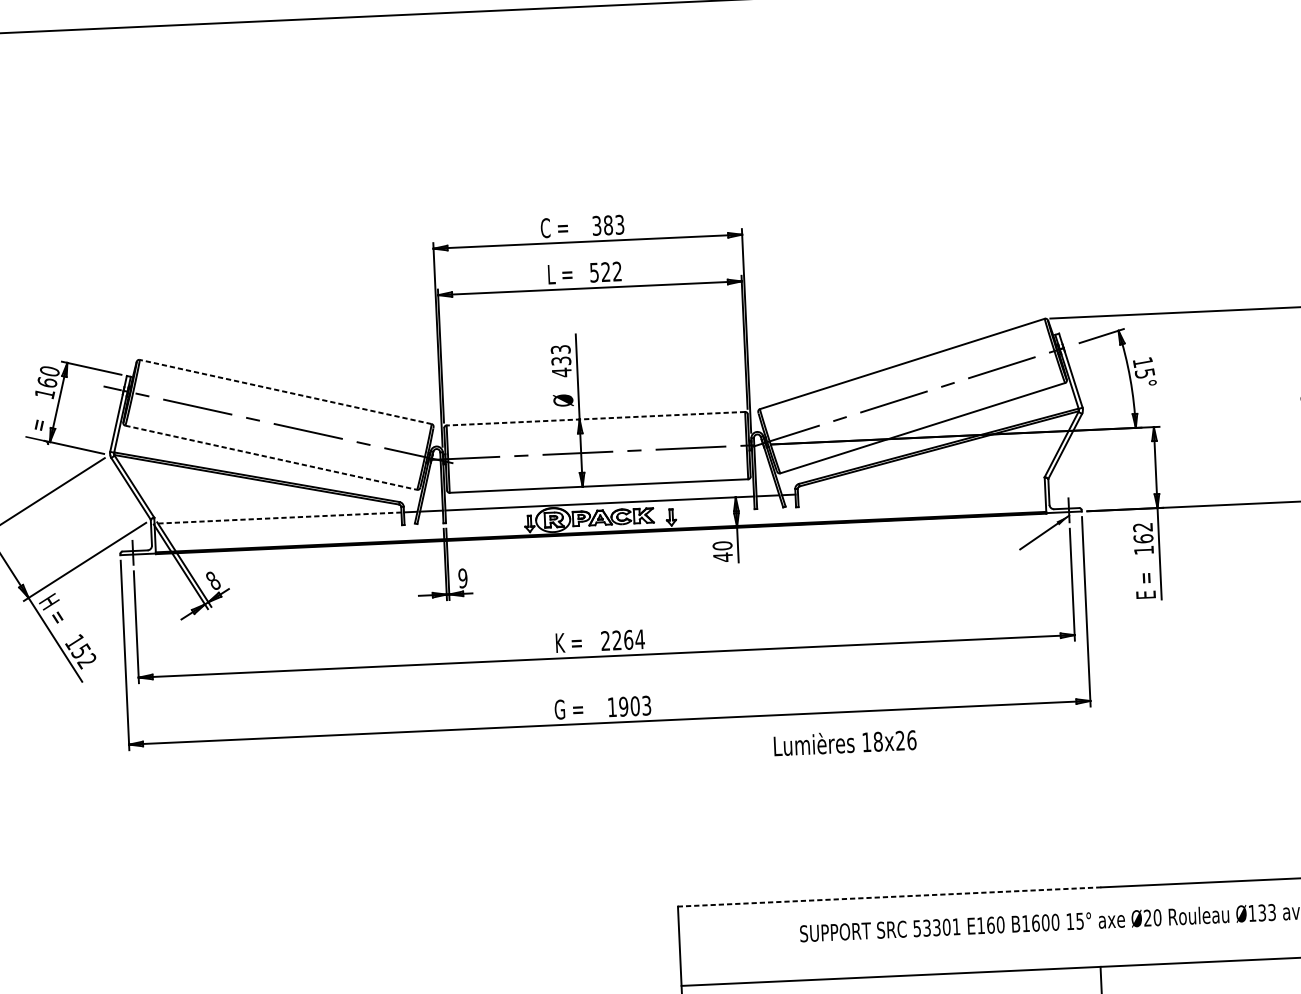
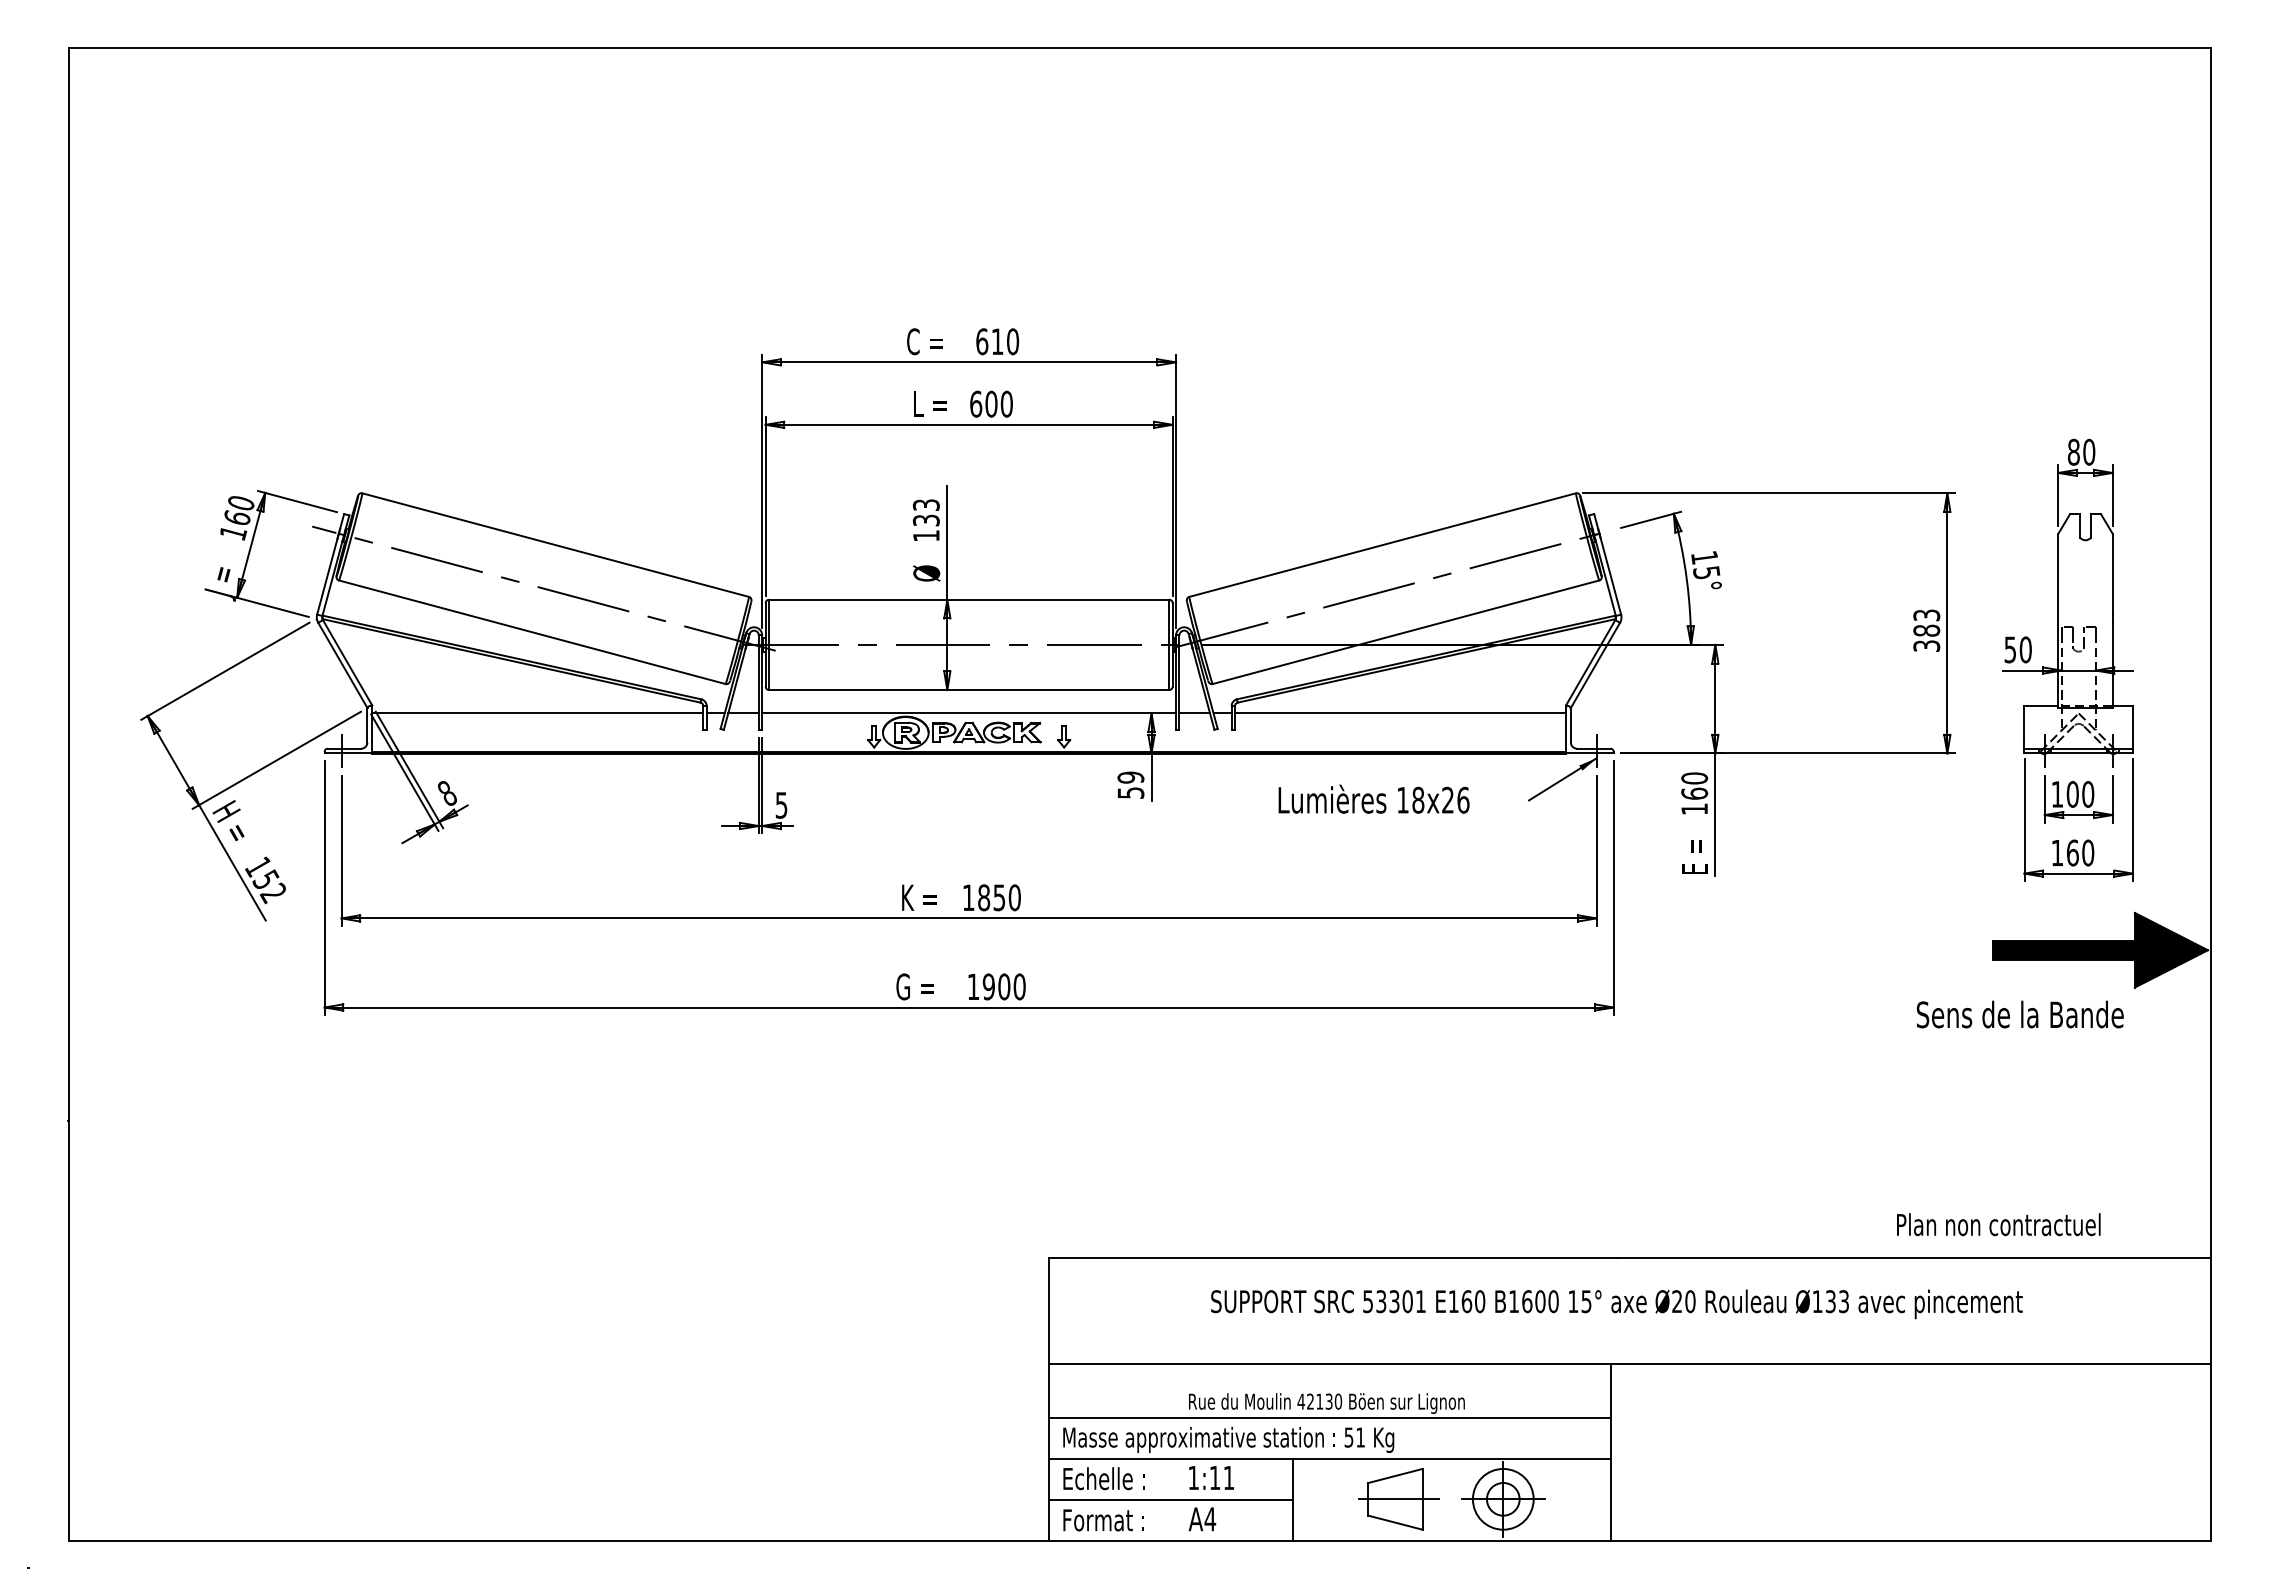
text: (608, 225) -> (997, 341), 383 -> 610
text: (605, 271) -> (991, 403), 522 -> 600
text: (561, 372) -> (926, 535), 433 -> 133
line: (285, 391) -> (555, 544), dashed -> solid
line: (595, 418) -> (968, 599), dashed -> solid
line: (271, 457) -> (532, 632), dashed -> solid
line: (921, 488) -> (1400, 713), added
line: (277, 518) -> (537, 713), dashed -> solid
text: (1142, 527) -> (1694, 778), 162 -> 160
text: (722, 551) -> (1130, 785), 40 -> 59
text: (462, 578) -> (781, 805), 9 -> 5
text: (622, 640) -> (991, 897), 2264 -> 1850
text: (646, 705) -> (1019, 986), 1903 -> 1900
text: (844, 742) -> (1373, 798), moved
line: (889, 896) -> (1333, 1257), dashed -> solid

